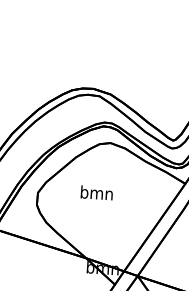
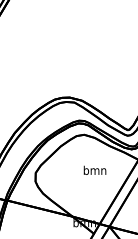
text: (96, 191) -> (94, 169), moved

